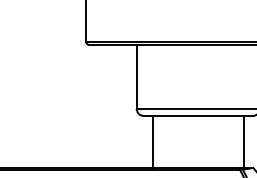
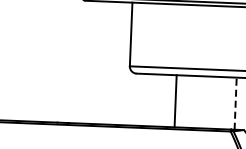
line: (152, 141) -> (175, 100), moved
line: (243, 141) -> (235, 103), solid -> dashed

